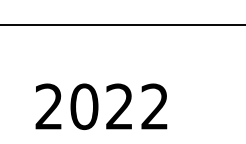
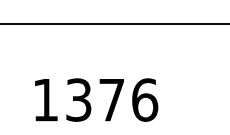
text: (102, 106) -> (95, 99), 2022 -> 1376

